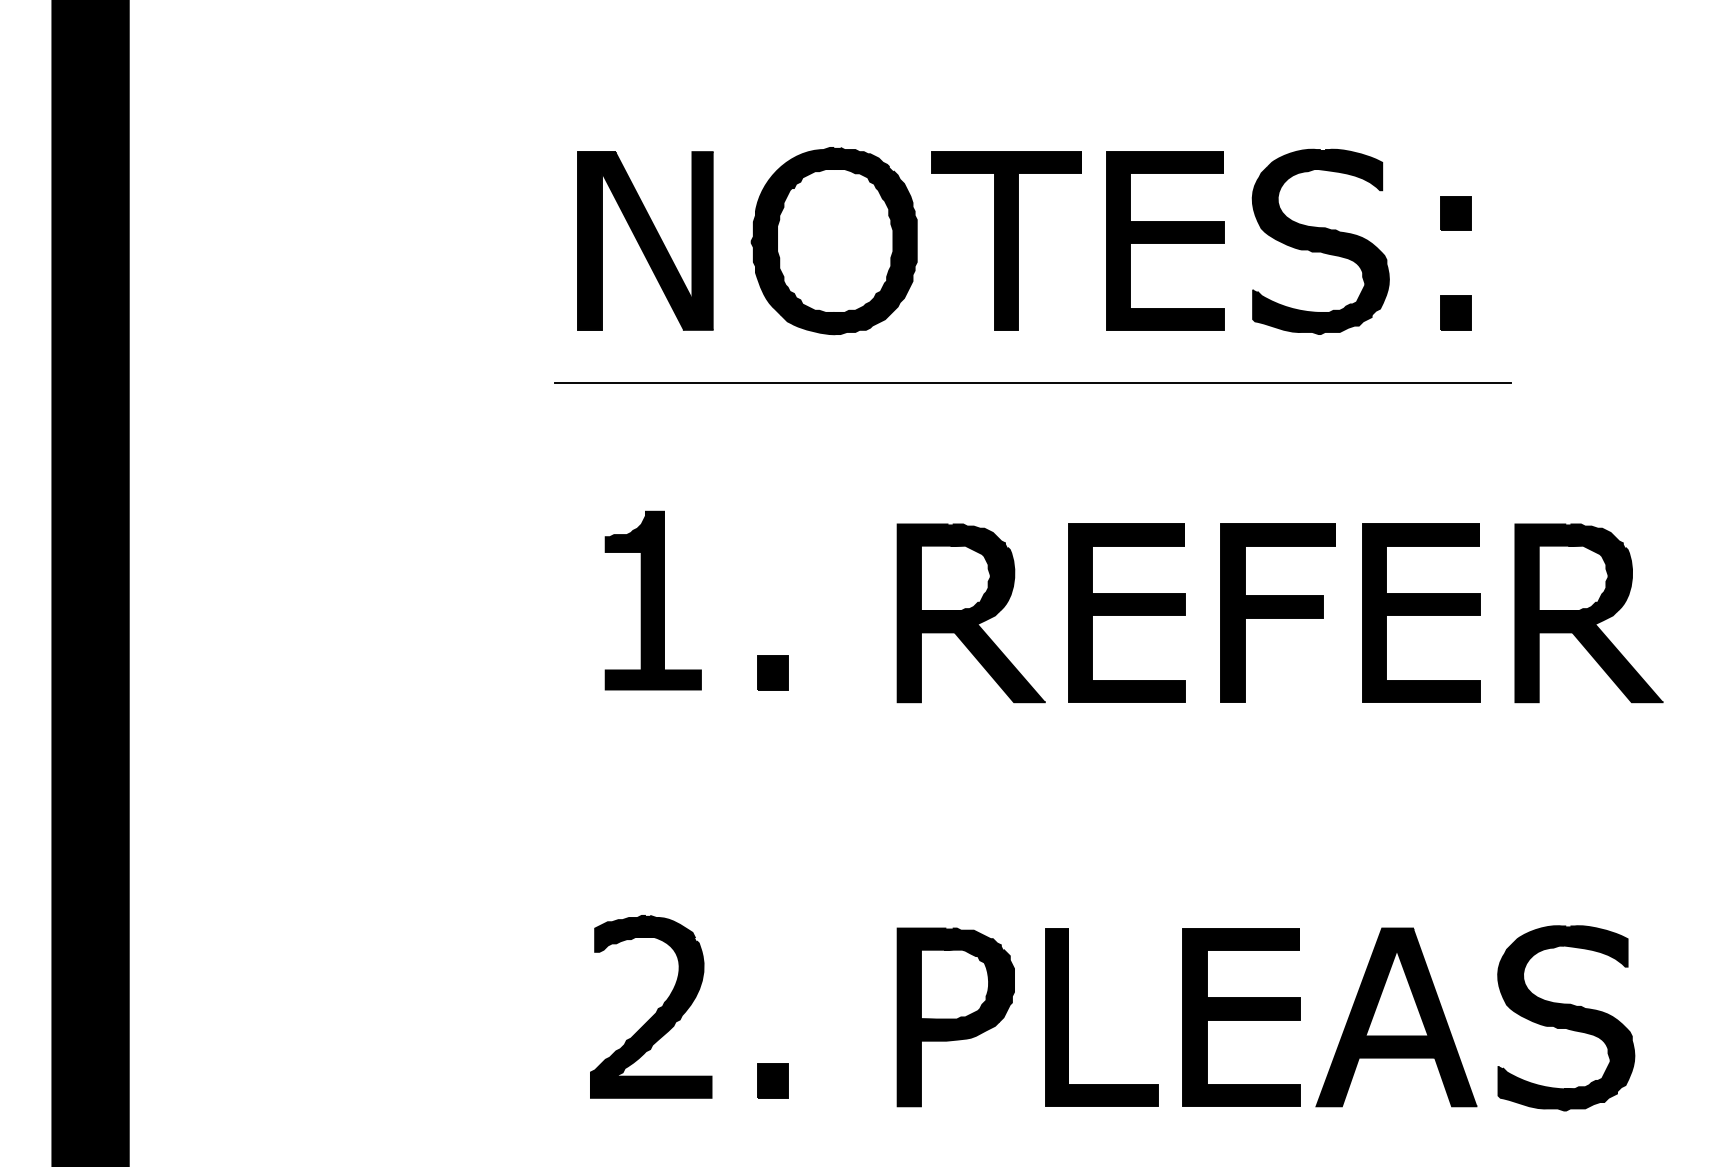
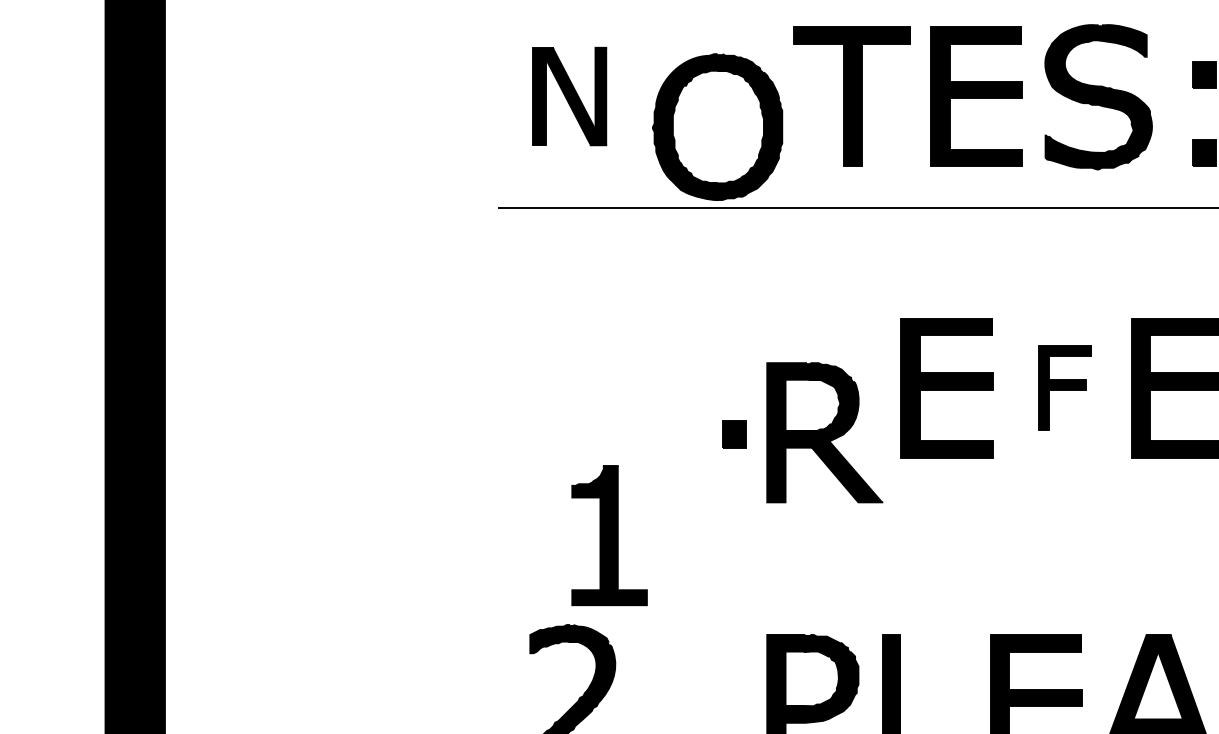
part: (645, 240) -> (569, 96), size x0.7
part: (833, 241) -> (717, 127), moved
part: (652, 600) -> (608, 535), moved
part: (1277, 612) -> (1064, 387), size x0.6
part: (970, 613) -> (824, 432), moved
part: (772, 672) -> (734, 434), moved

